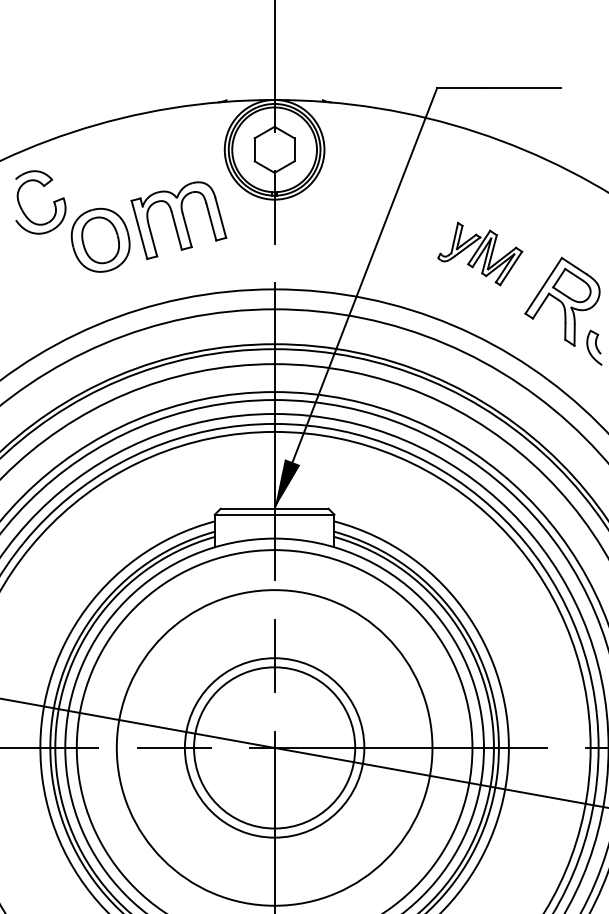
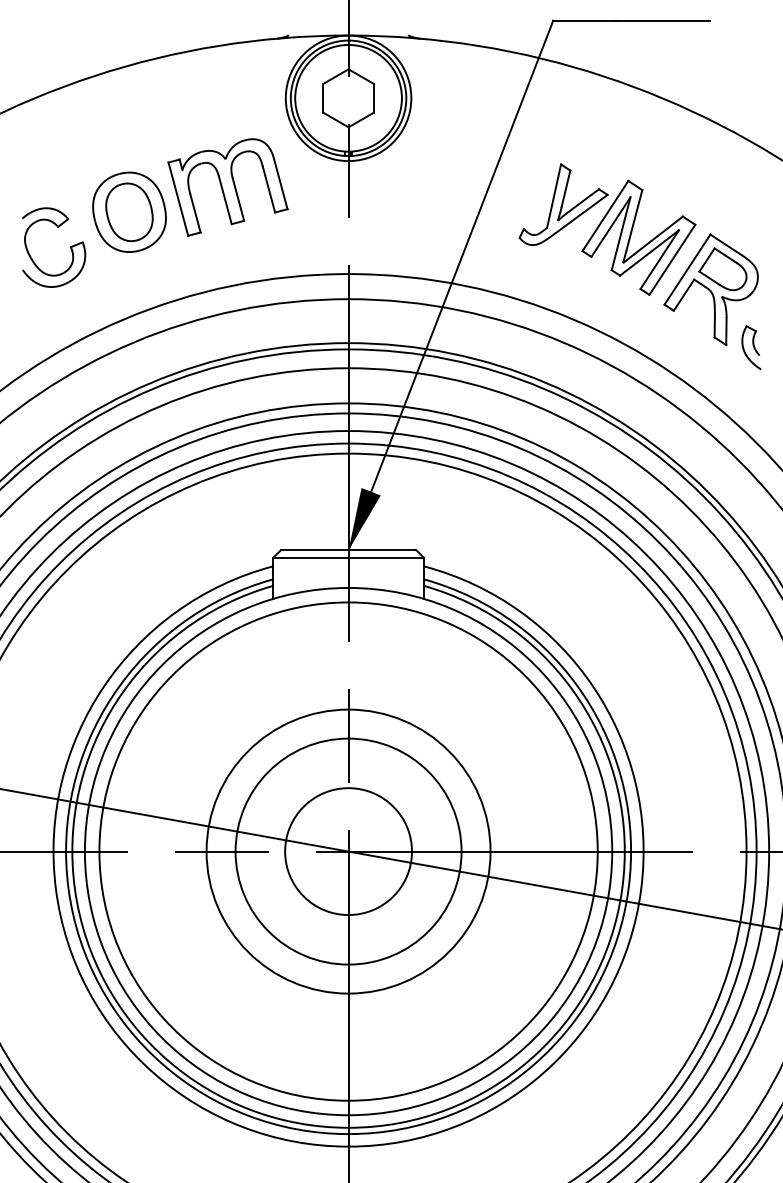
part: (53, 202) -> (70, 247), moved
part: (480, 253) -> (607, 229), size x1.67
circle: (274, 747) -> (348, 851), size x0.62
circle: (274, 747) -> (348, 851), size x0.71

